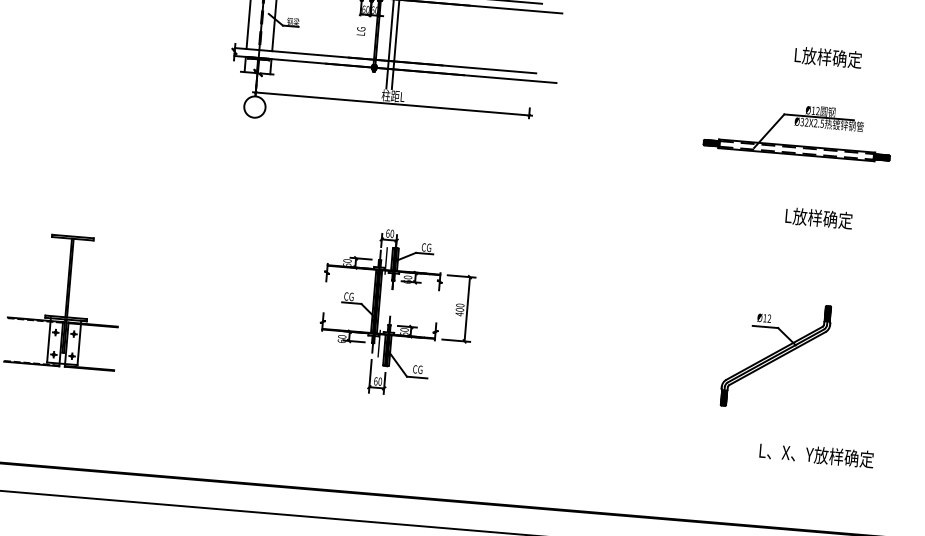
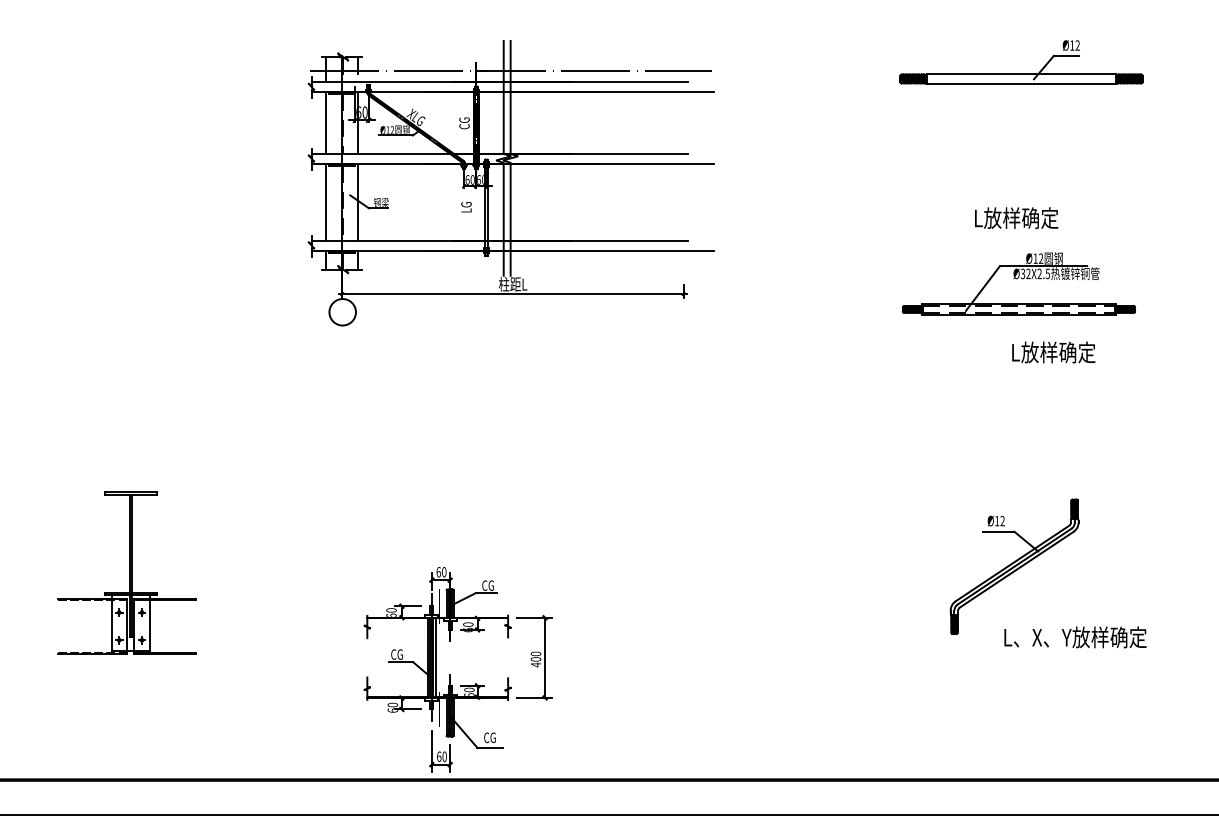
text: (828, 57) -> (1016, 218), moved
text: (818, 218) -> (1053, 352), moved
part: (390, 316) -> (450, 674), moved
text: (816, 455) -> (1075, 637), moved

